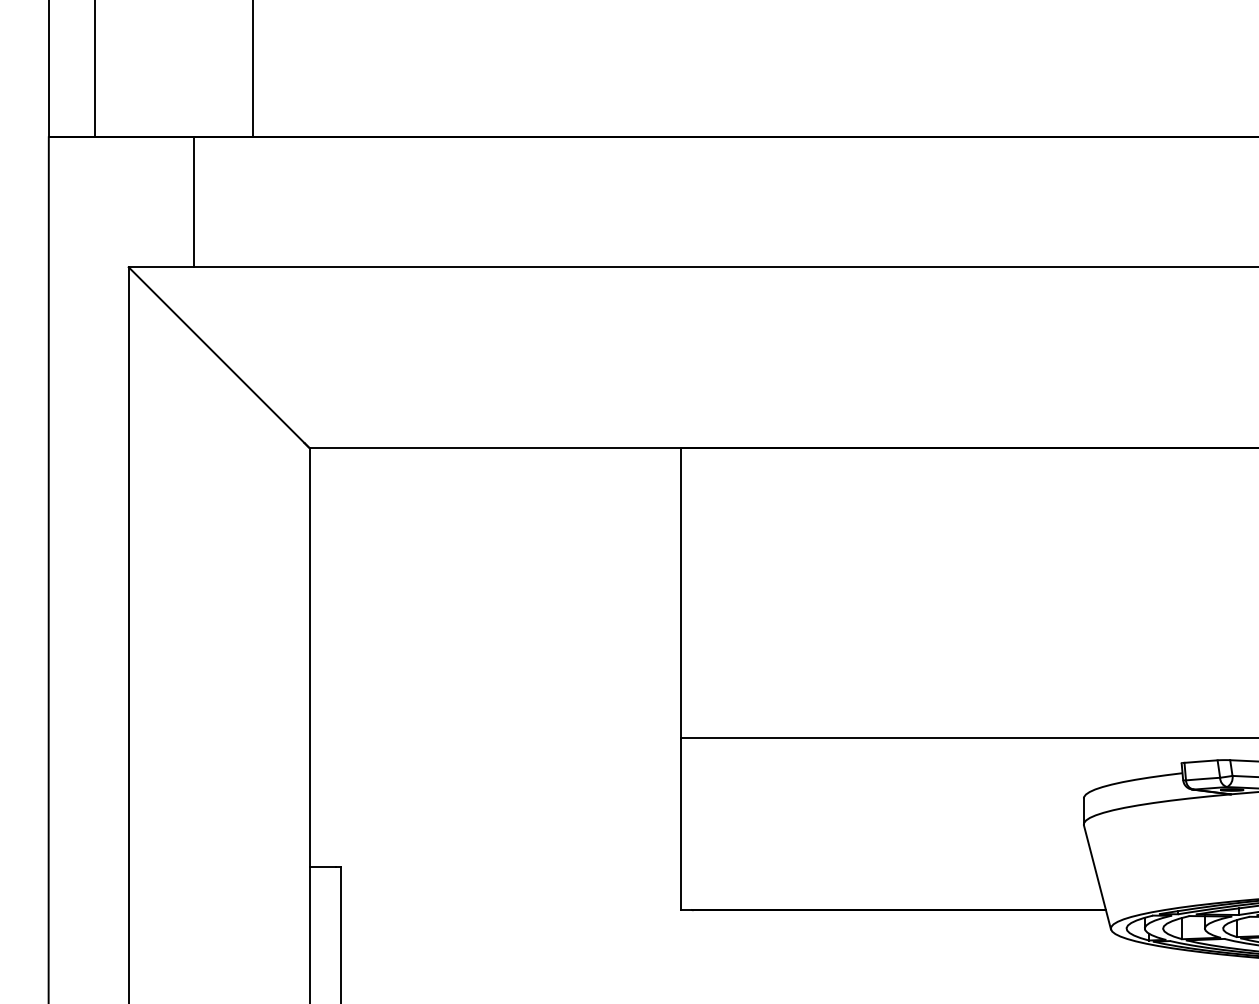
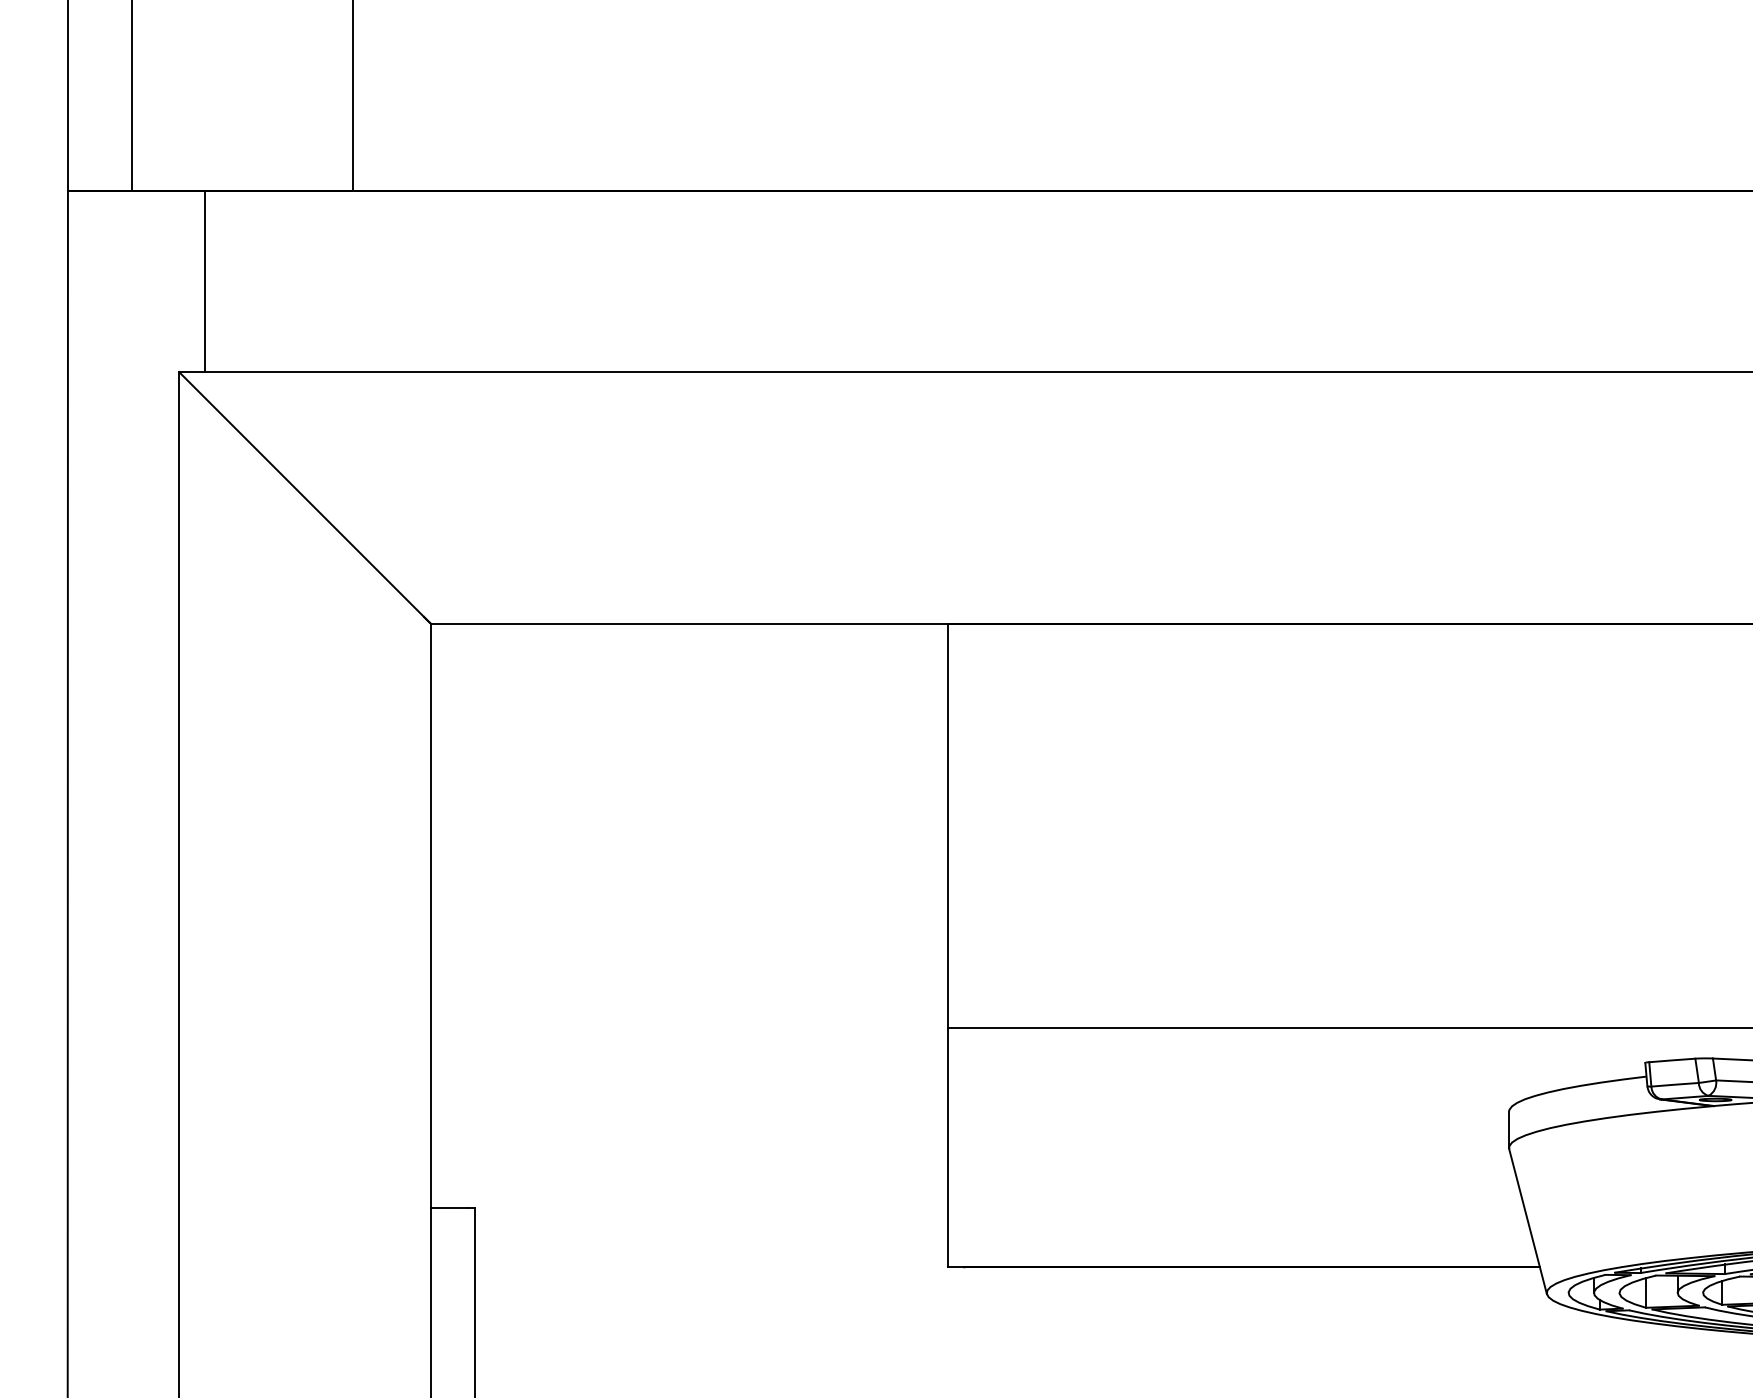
line: (194, 202) -> (204, 281), moved

